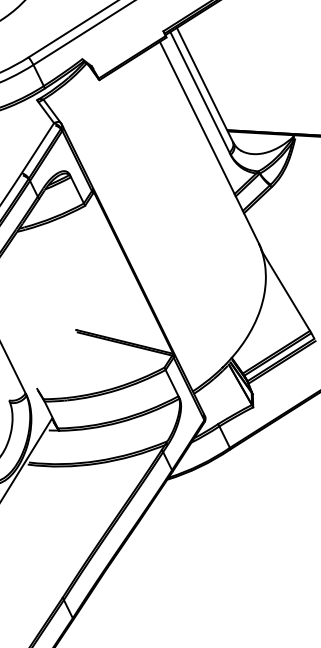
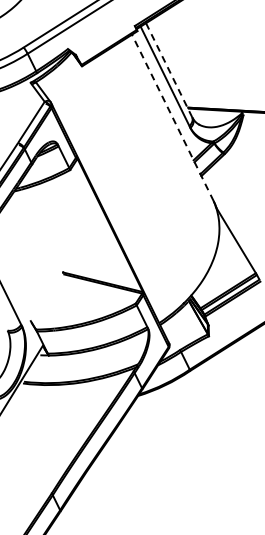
line: (205, 85) -> (169, 70), solid -> dashed
line: (208, 142) -> (172, 117), solid -> dashed

